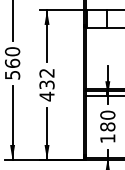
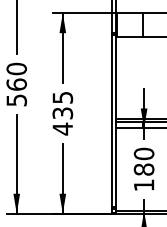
text: (46, 73) -> (62, 97), 432 -> 435

